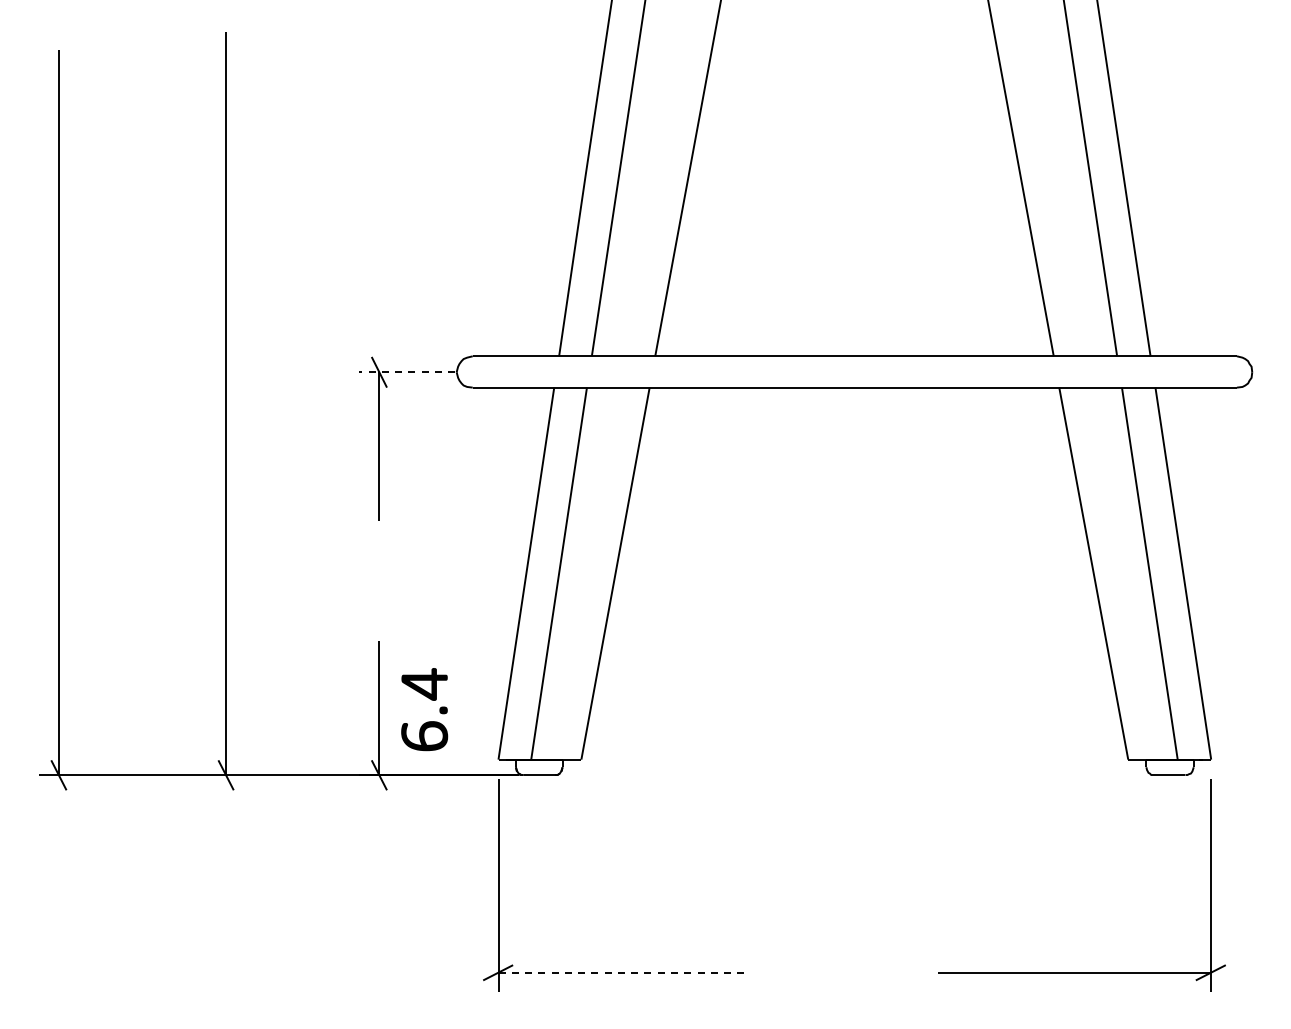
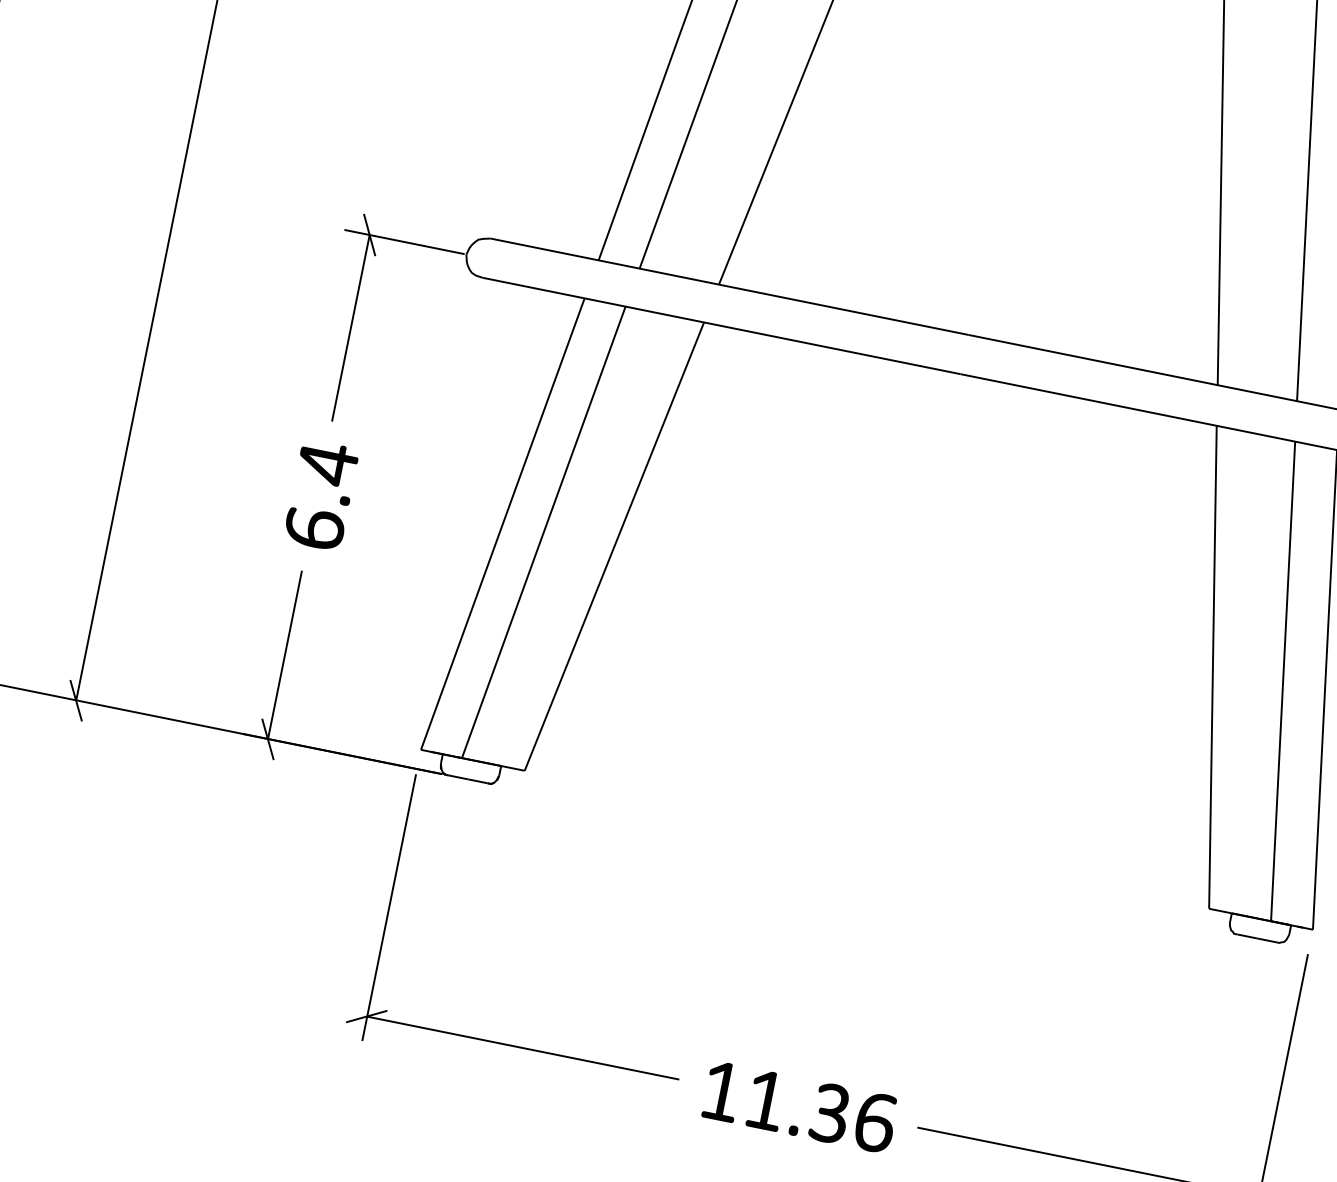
line: (406, 372) -> (403, 242), dashed -> solid
part: (429, 699) -> (330, 483), moved
line: (623, 972) -> (523, 1047), dashed -> solid
part: (859, 974) -> (818, 1109), added

